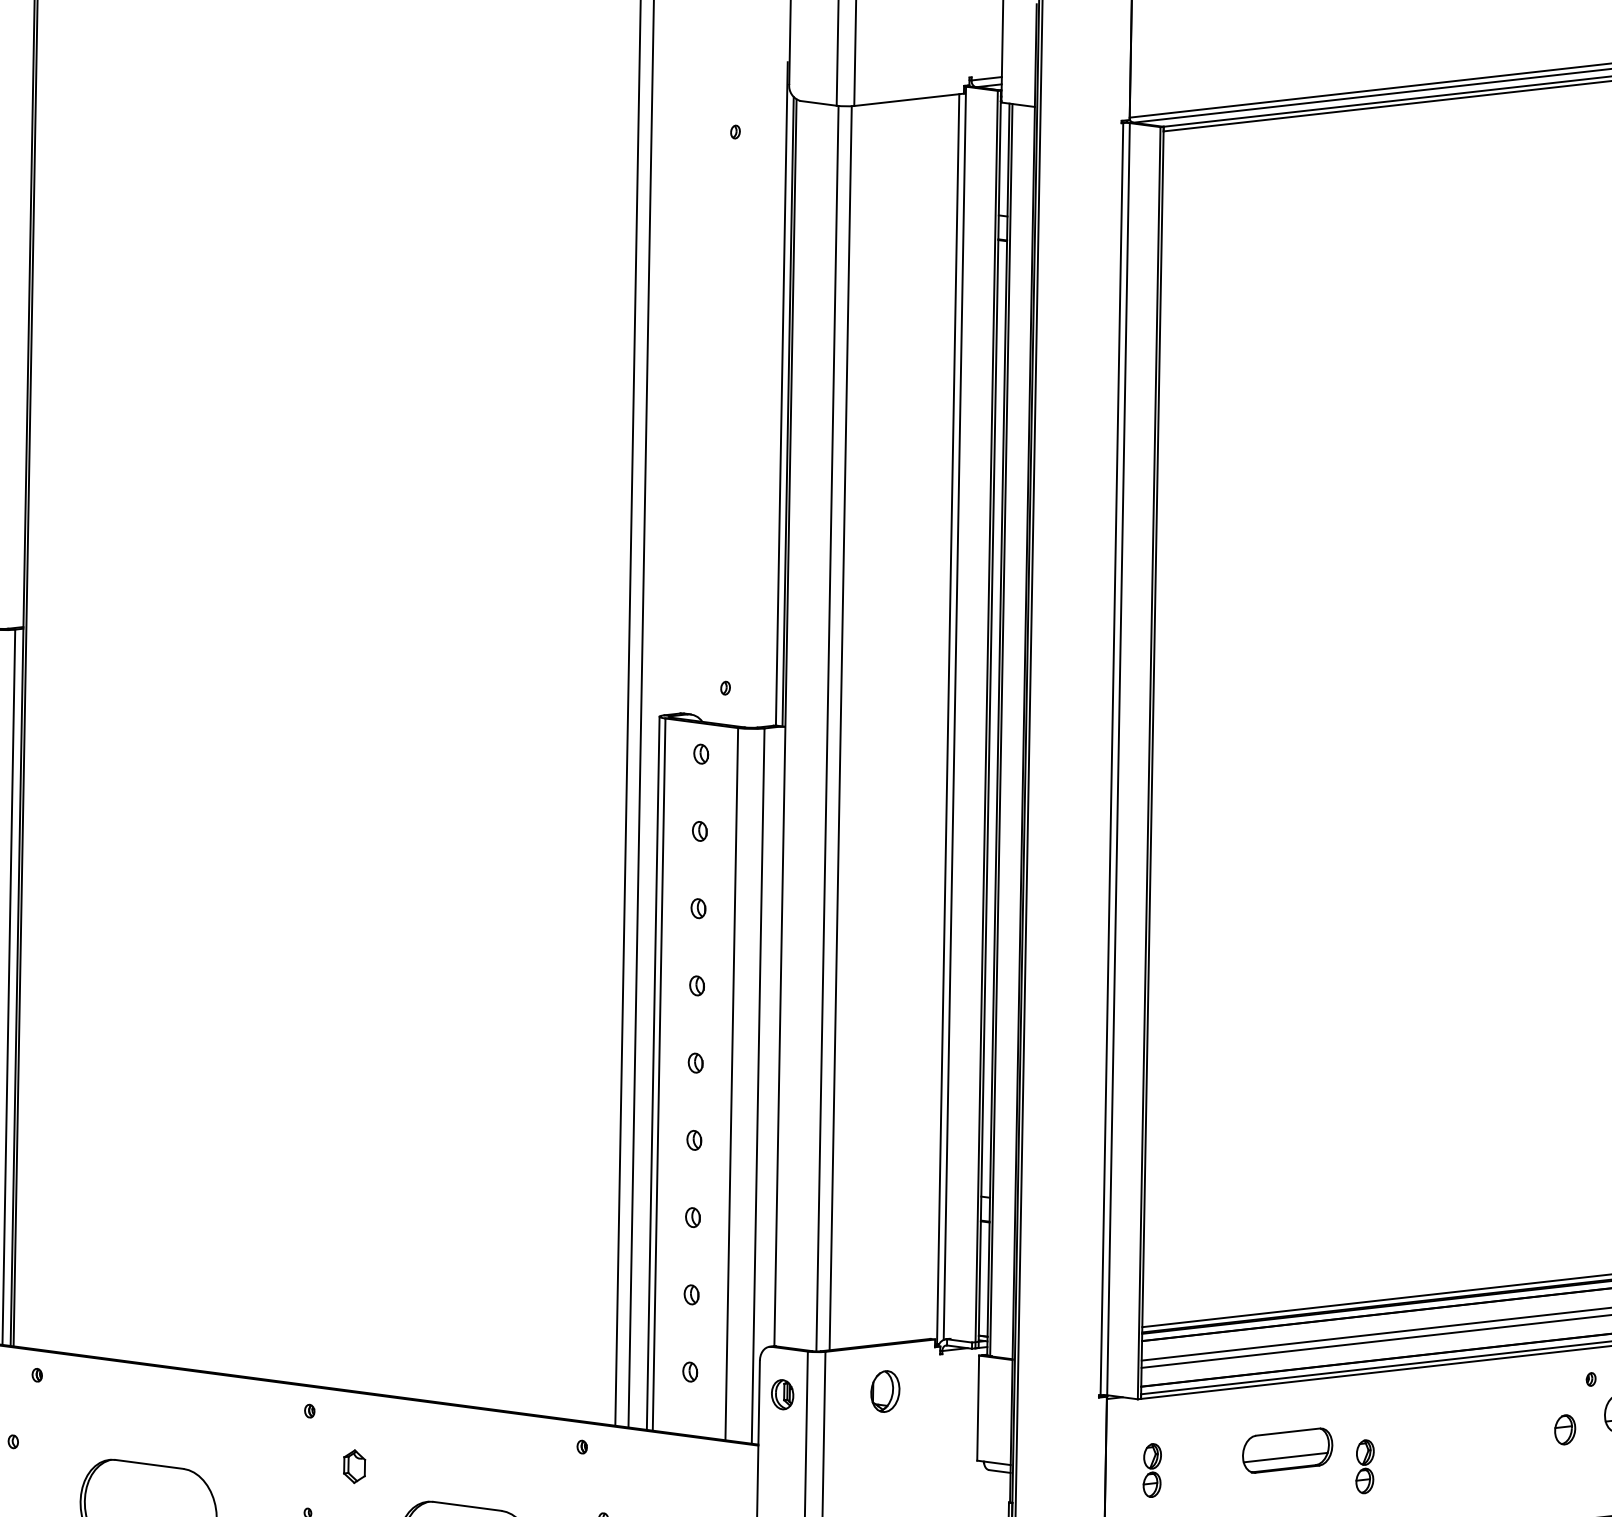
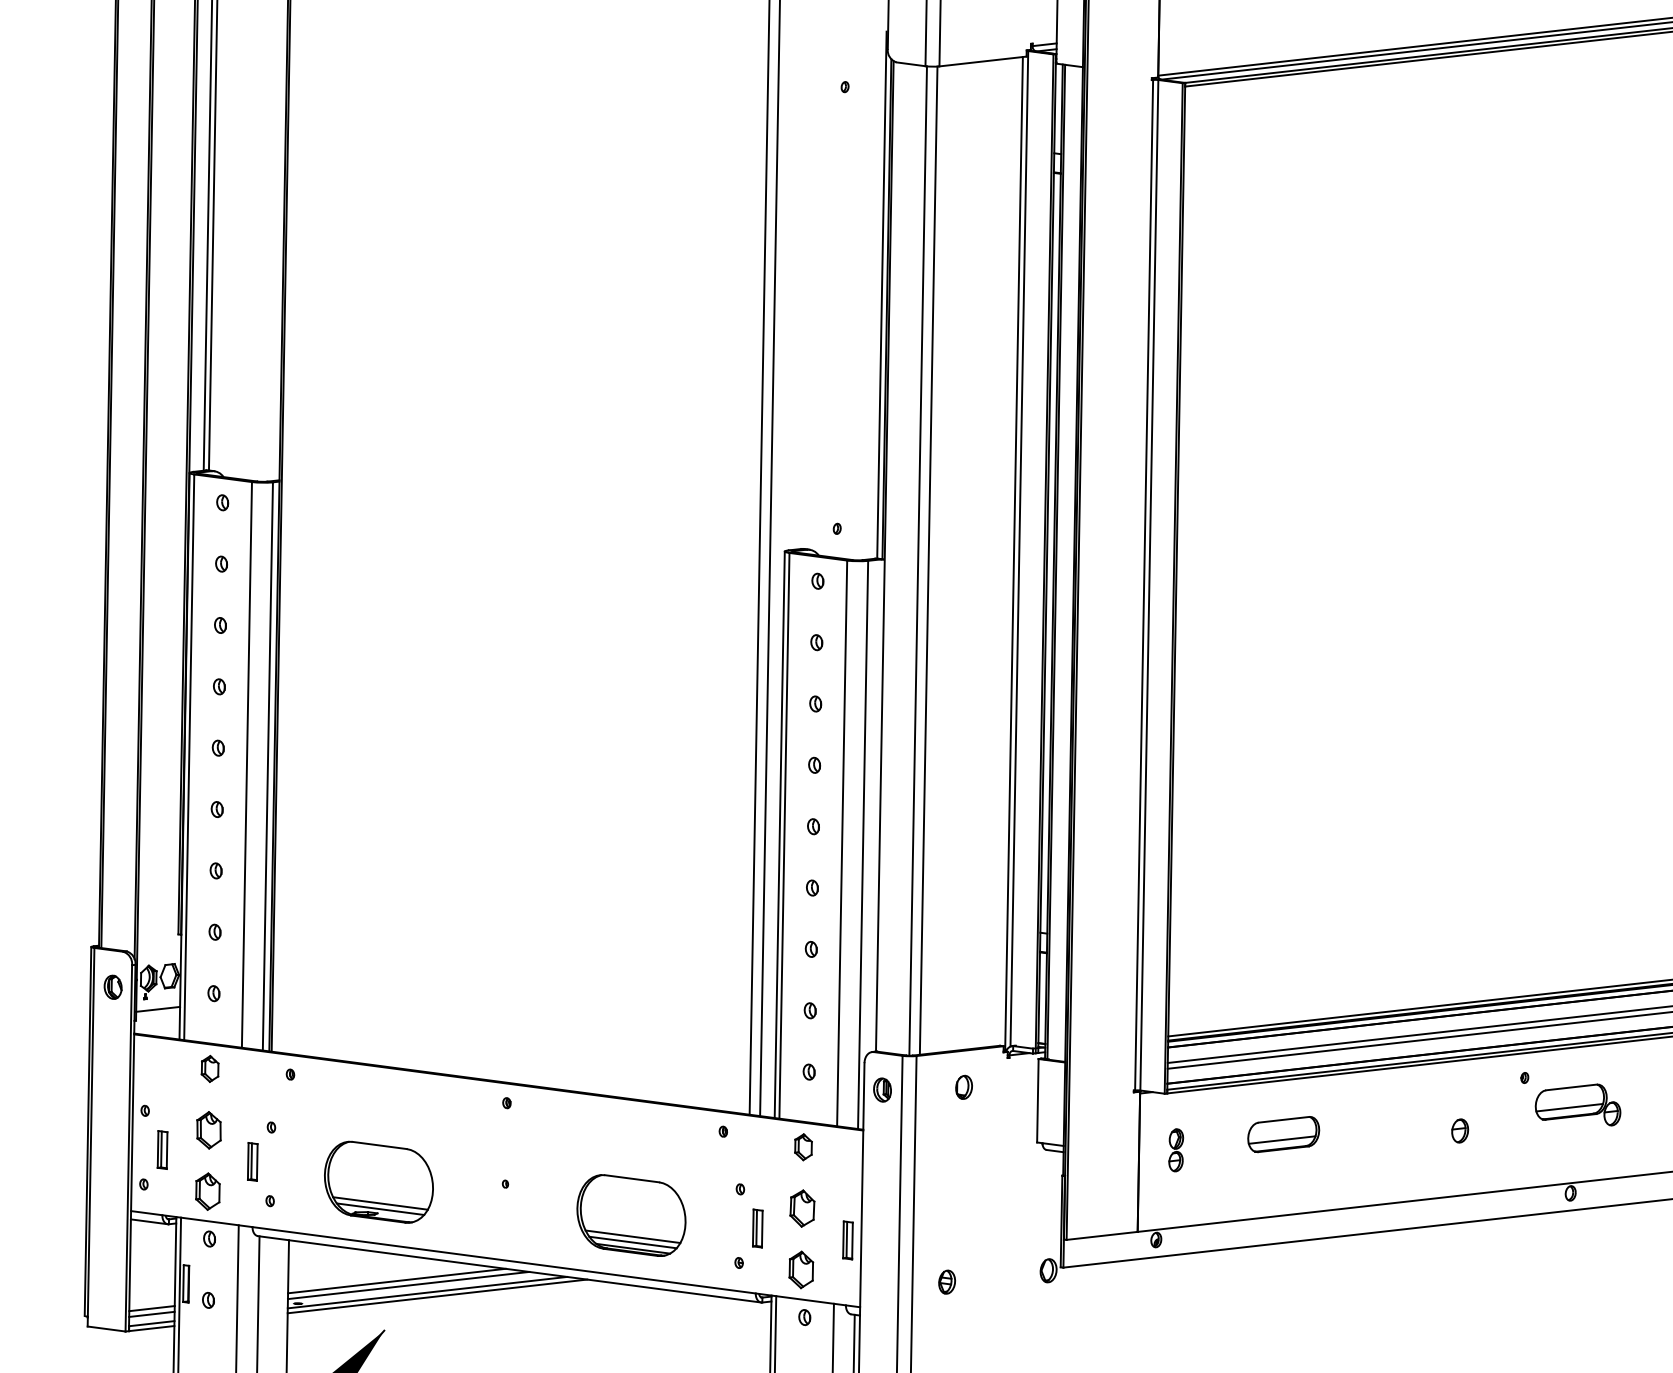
part: (884, 1390) -> (963, 1086), size x0.71
part: (1565, 1429) -> (1460, 1130), moved
part: (354, 1466) -> (803, 1147), moved
part: (1365, 1466) -> (1345, 1147), removed

